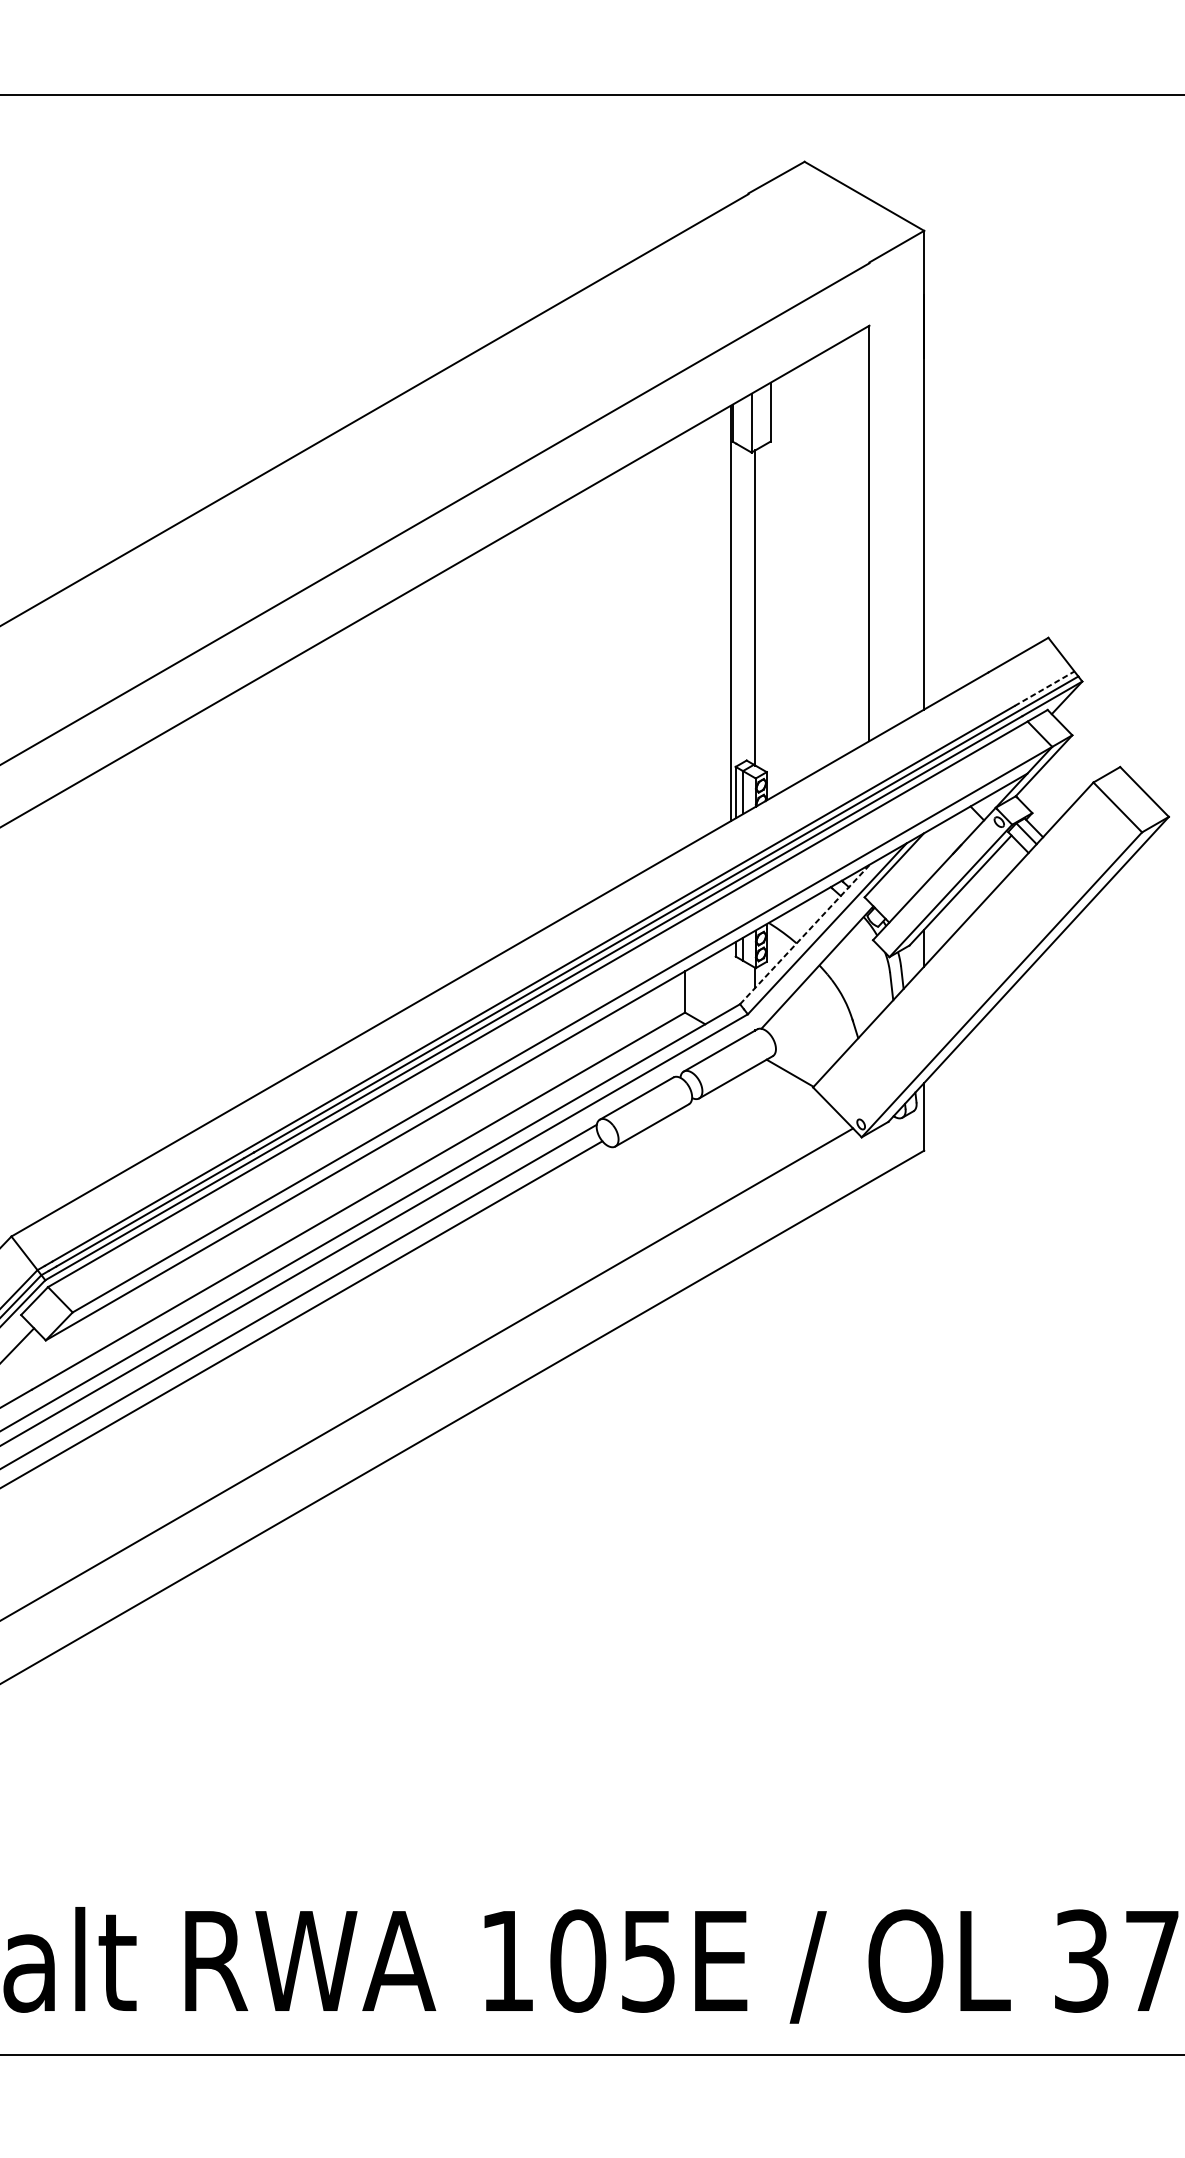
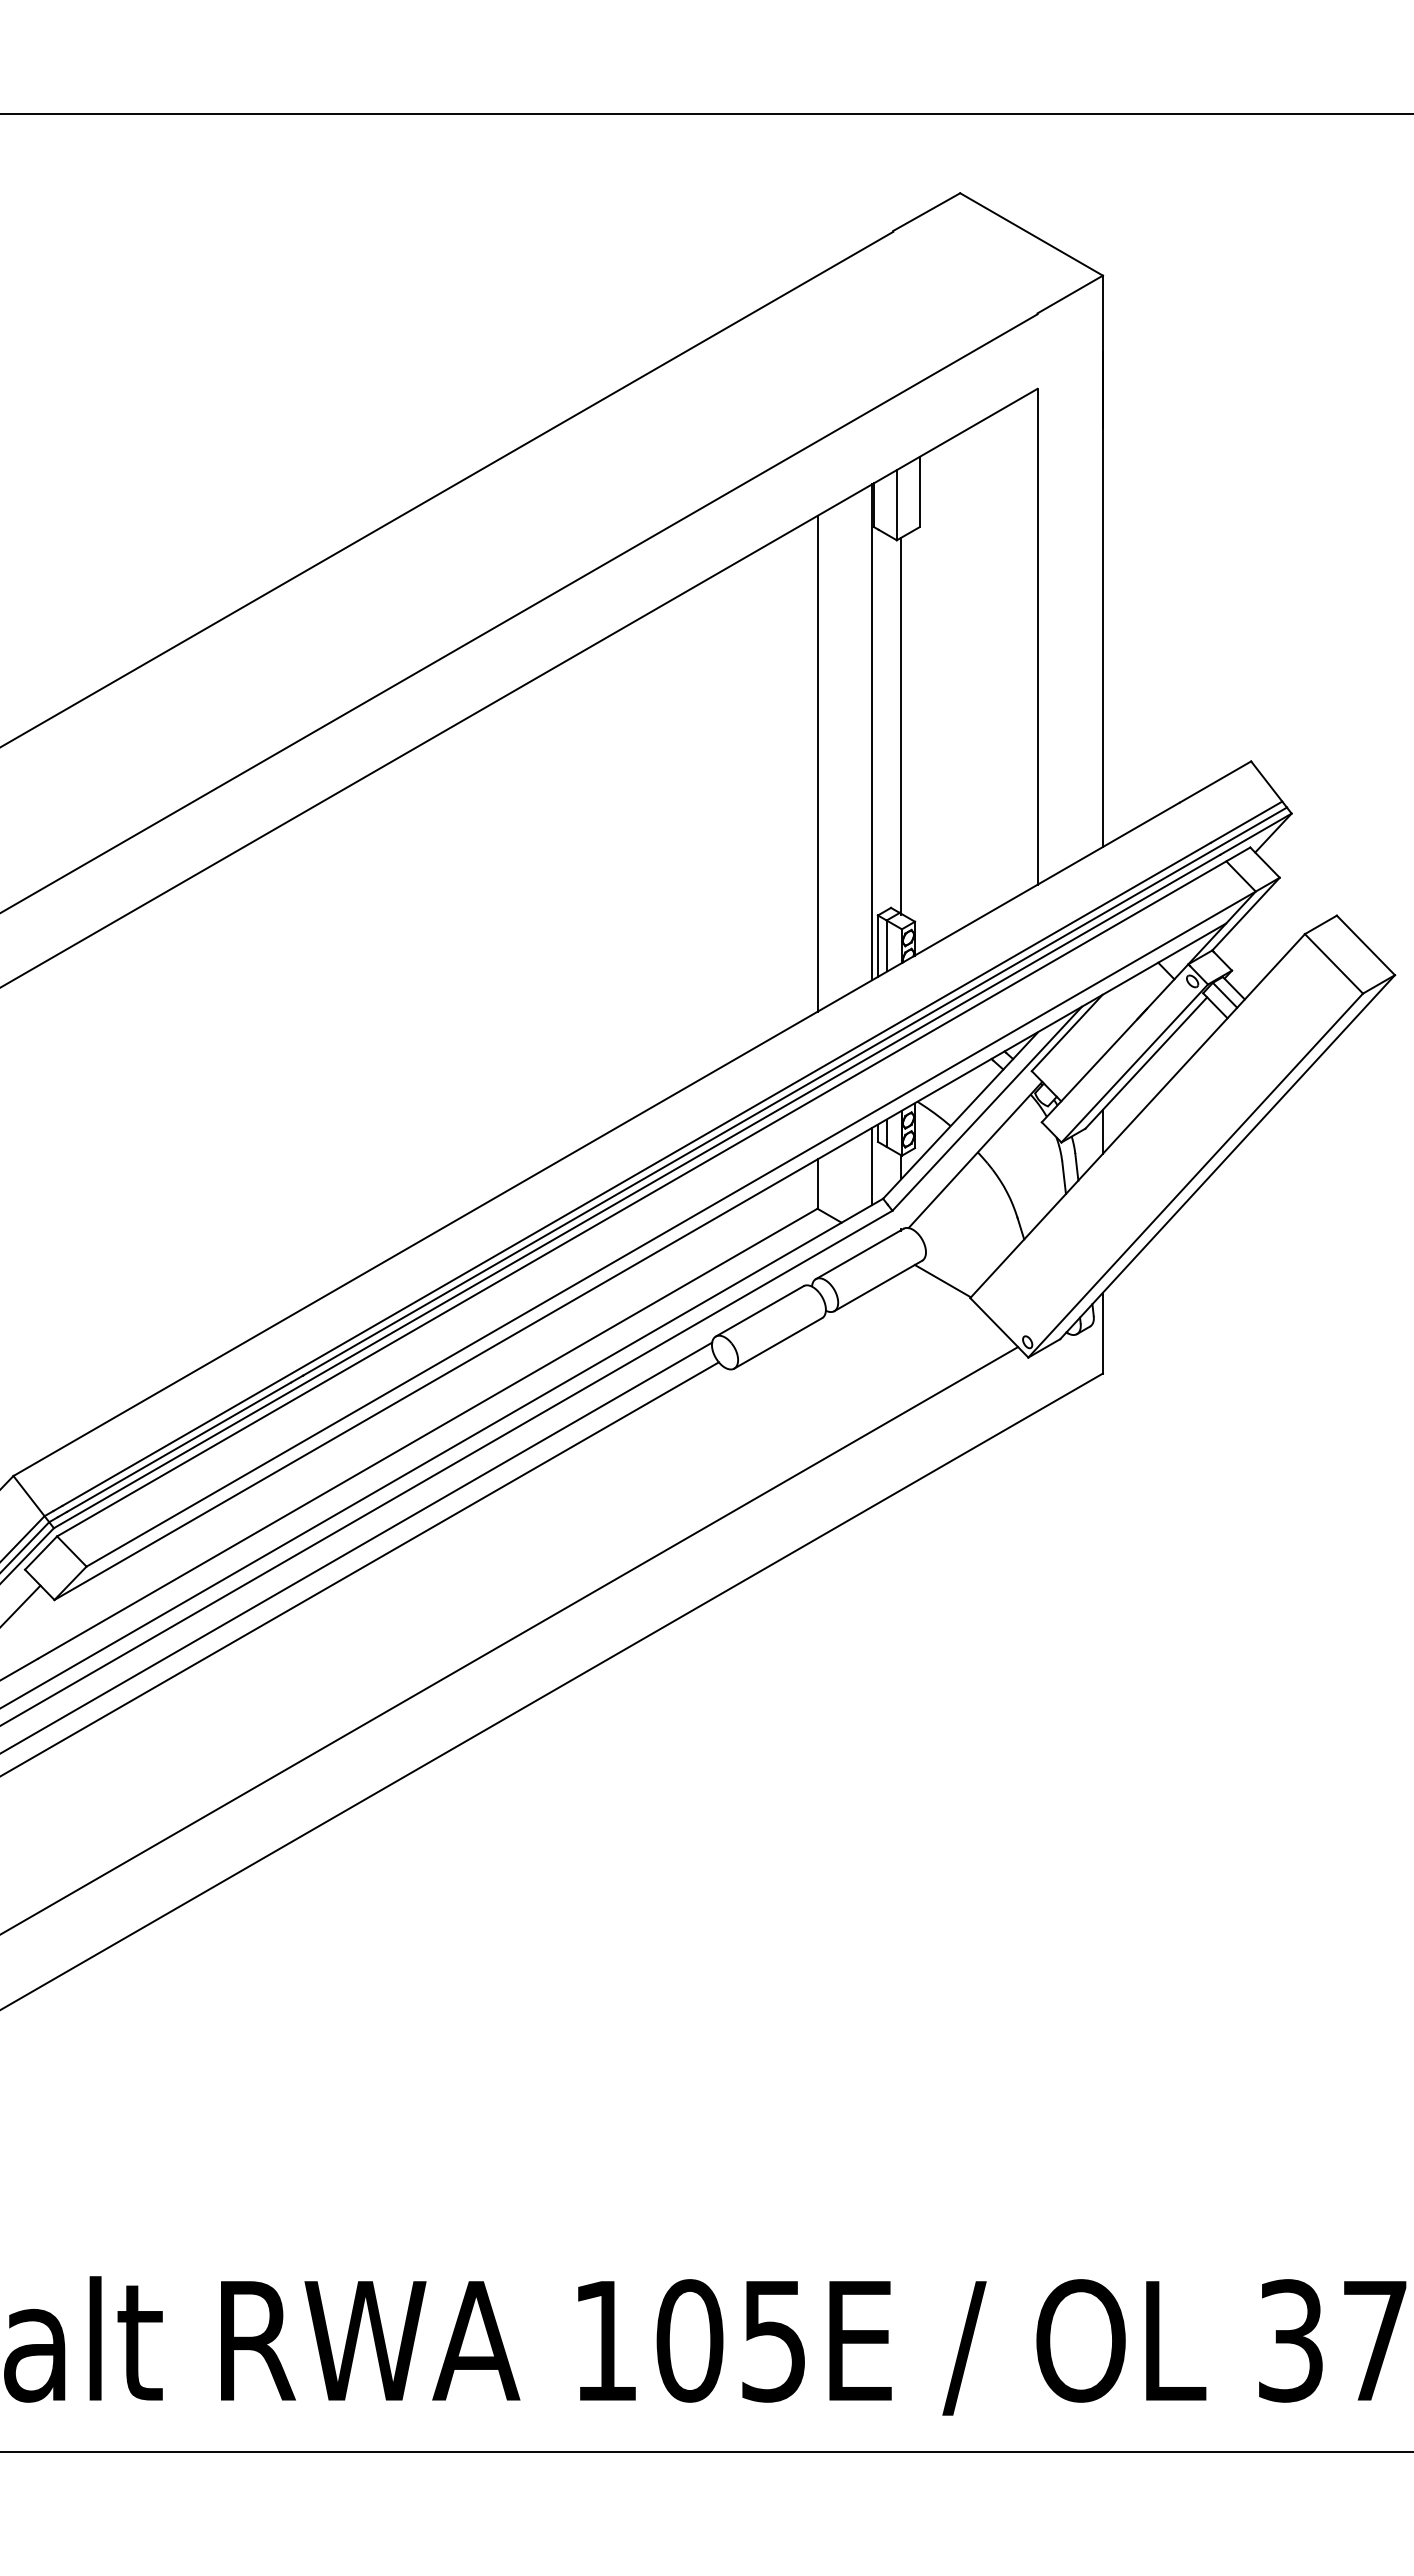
line: (685, 639) -> (817, 763), added
line: (1045, 688) -> (1247, 821), dashed -> solid
line: (804, 934) -> (960, 1115), dashed -> solid
line: (730, 977) -> (871, 1166), added

